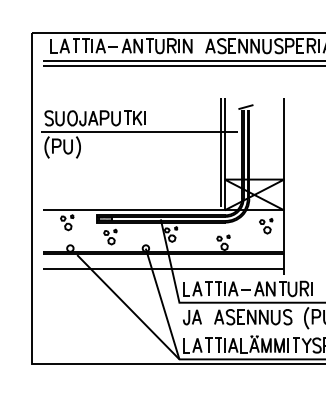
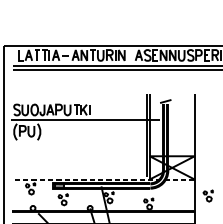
line: (163, 210) -> (103, 179), solid -> dashed
part: (266, 226) -> (208, 196), moved

